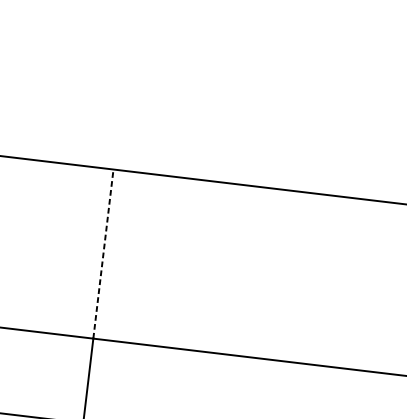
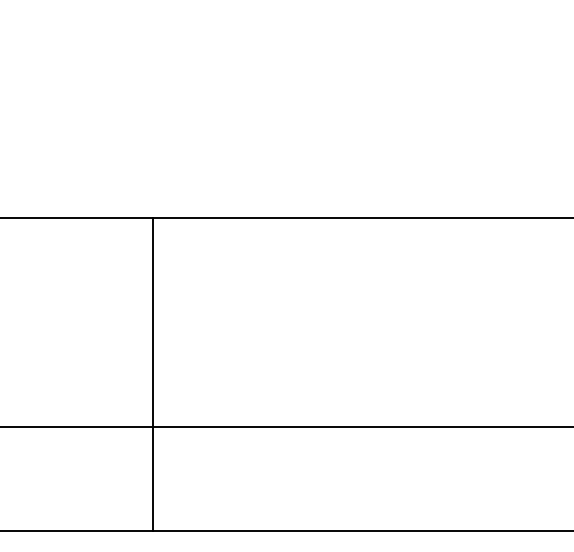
line: (103, 253) -> (152, 321), dashed -> solid

